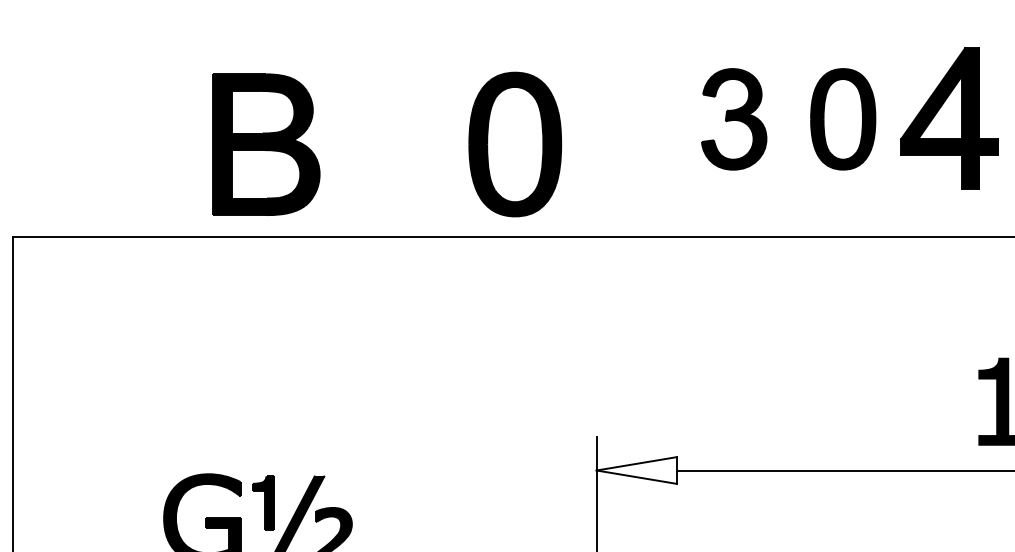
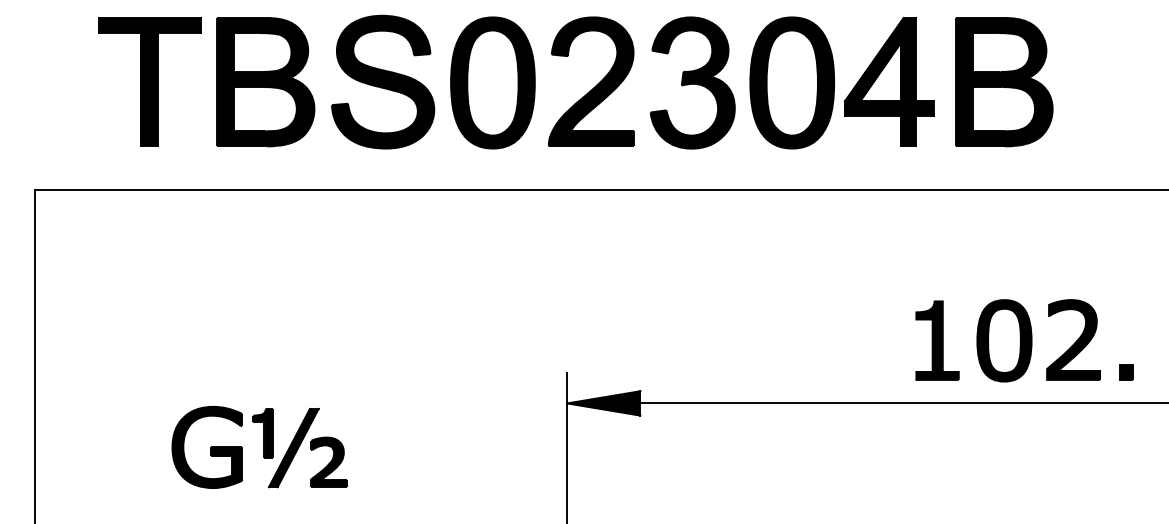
part: (138, 117) -> (149, 81), added
part: (395, 117) -> (383, 81), added
part: (623, 117) -> (591, 81), added
part: (733, 118) -> (692, 82), size x1.43
part: (842, 118) -> (791, 82), size x1.43
part: (514, 144) -> (492, 82), moved
part: (266, 145) -> (265, 82), moved
fill: (636, 470) -> (603, 403), added

